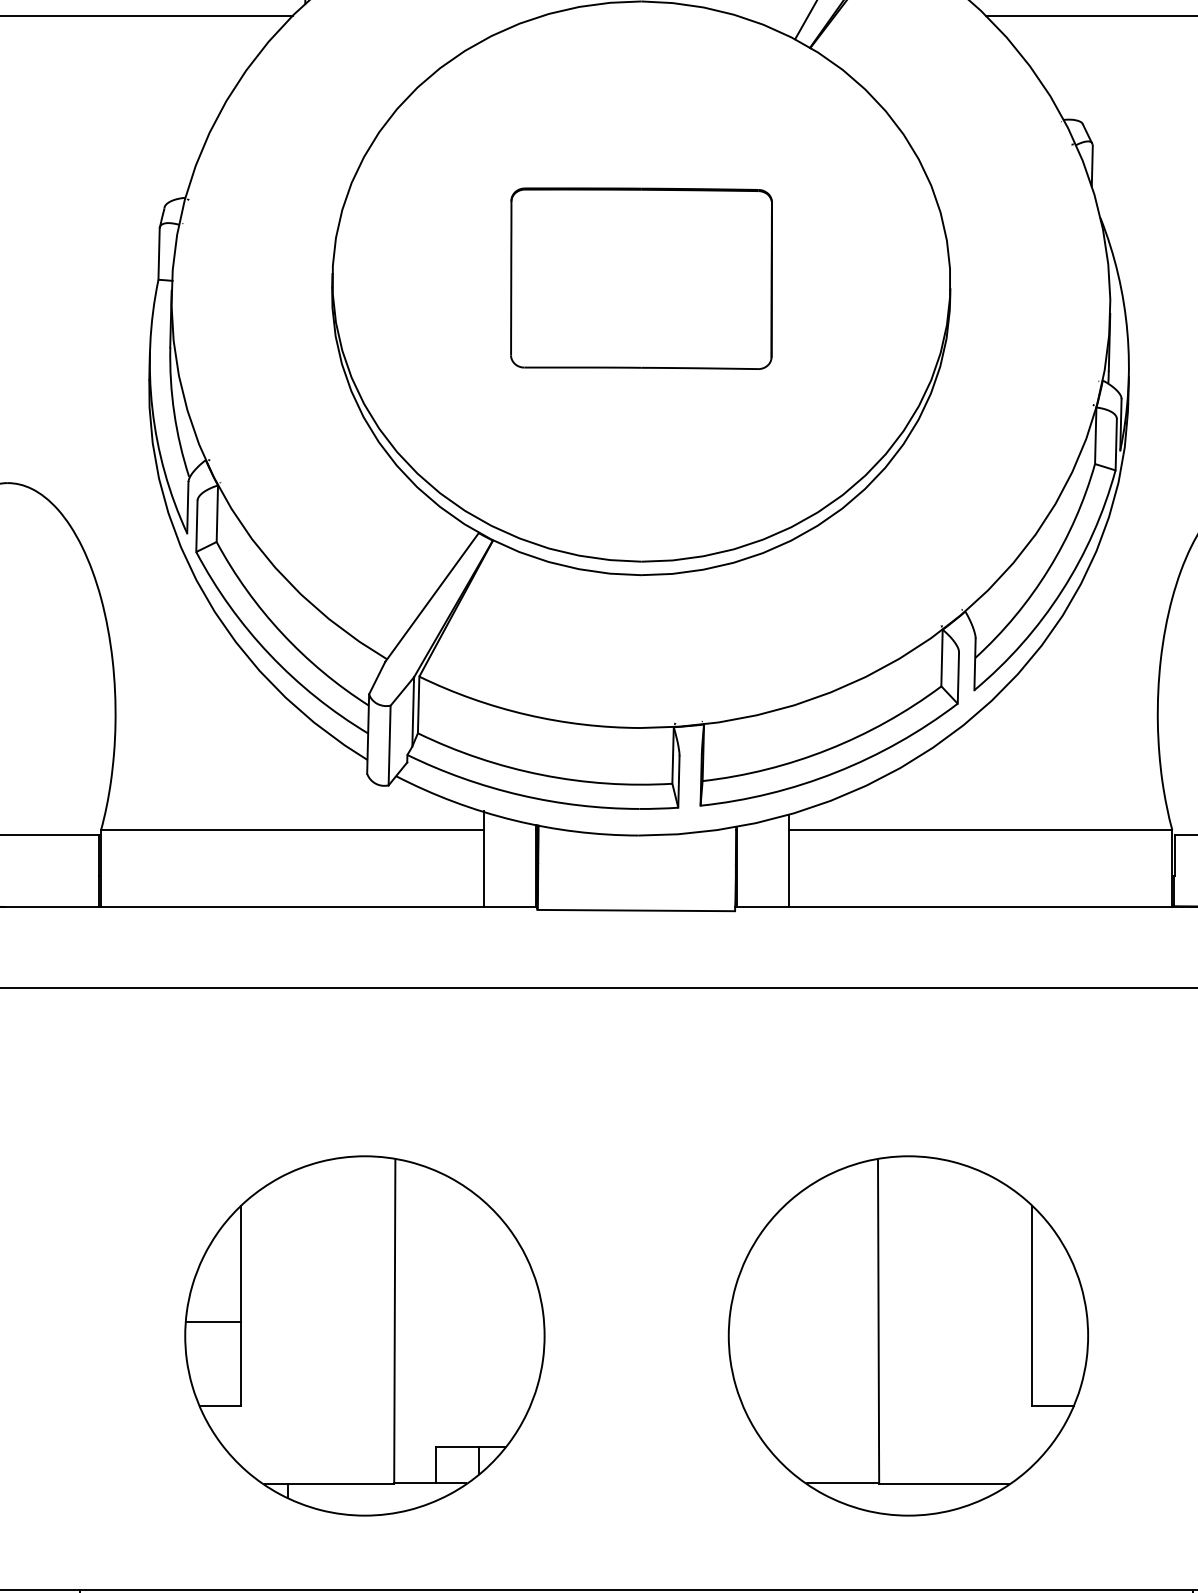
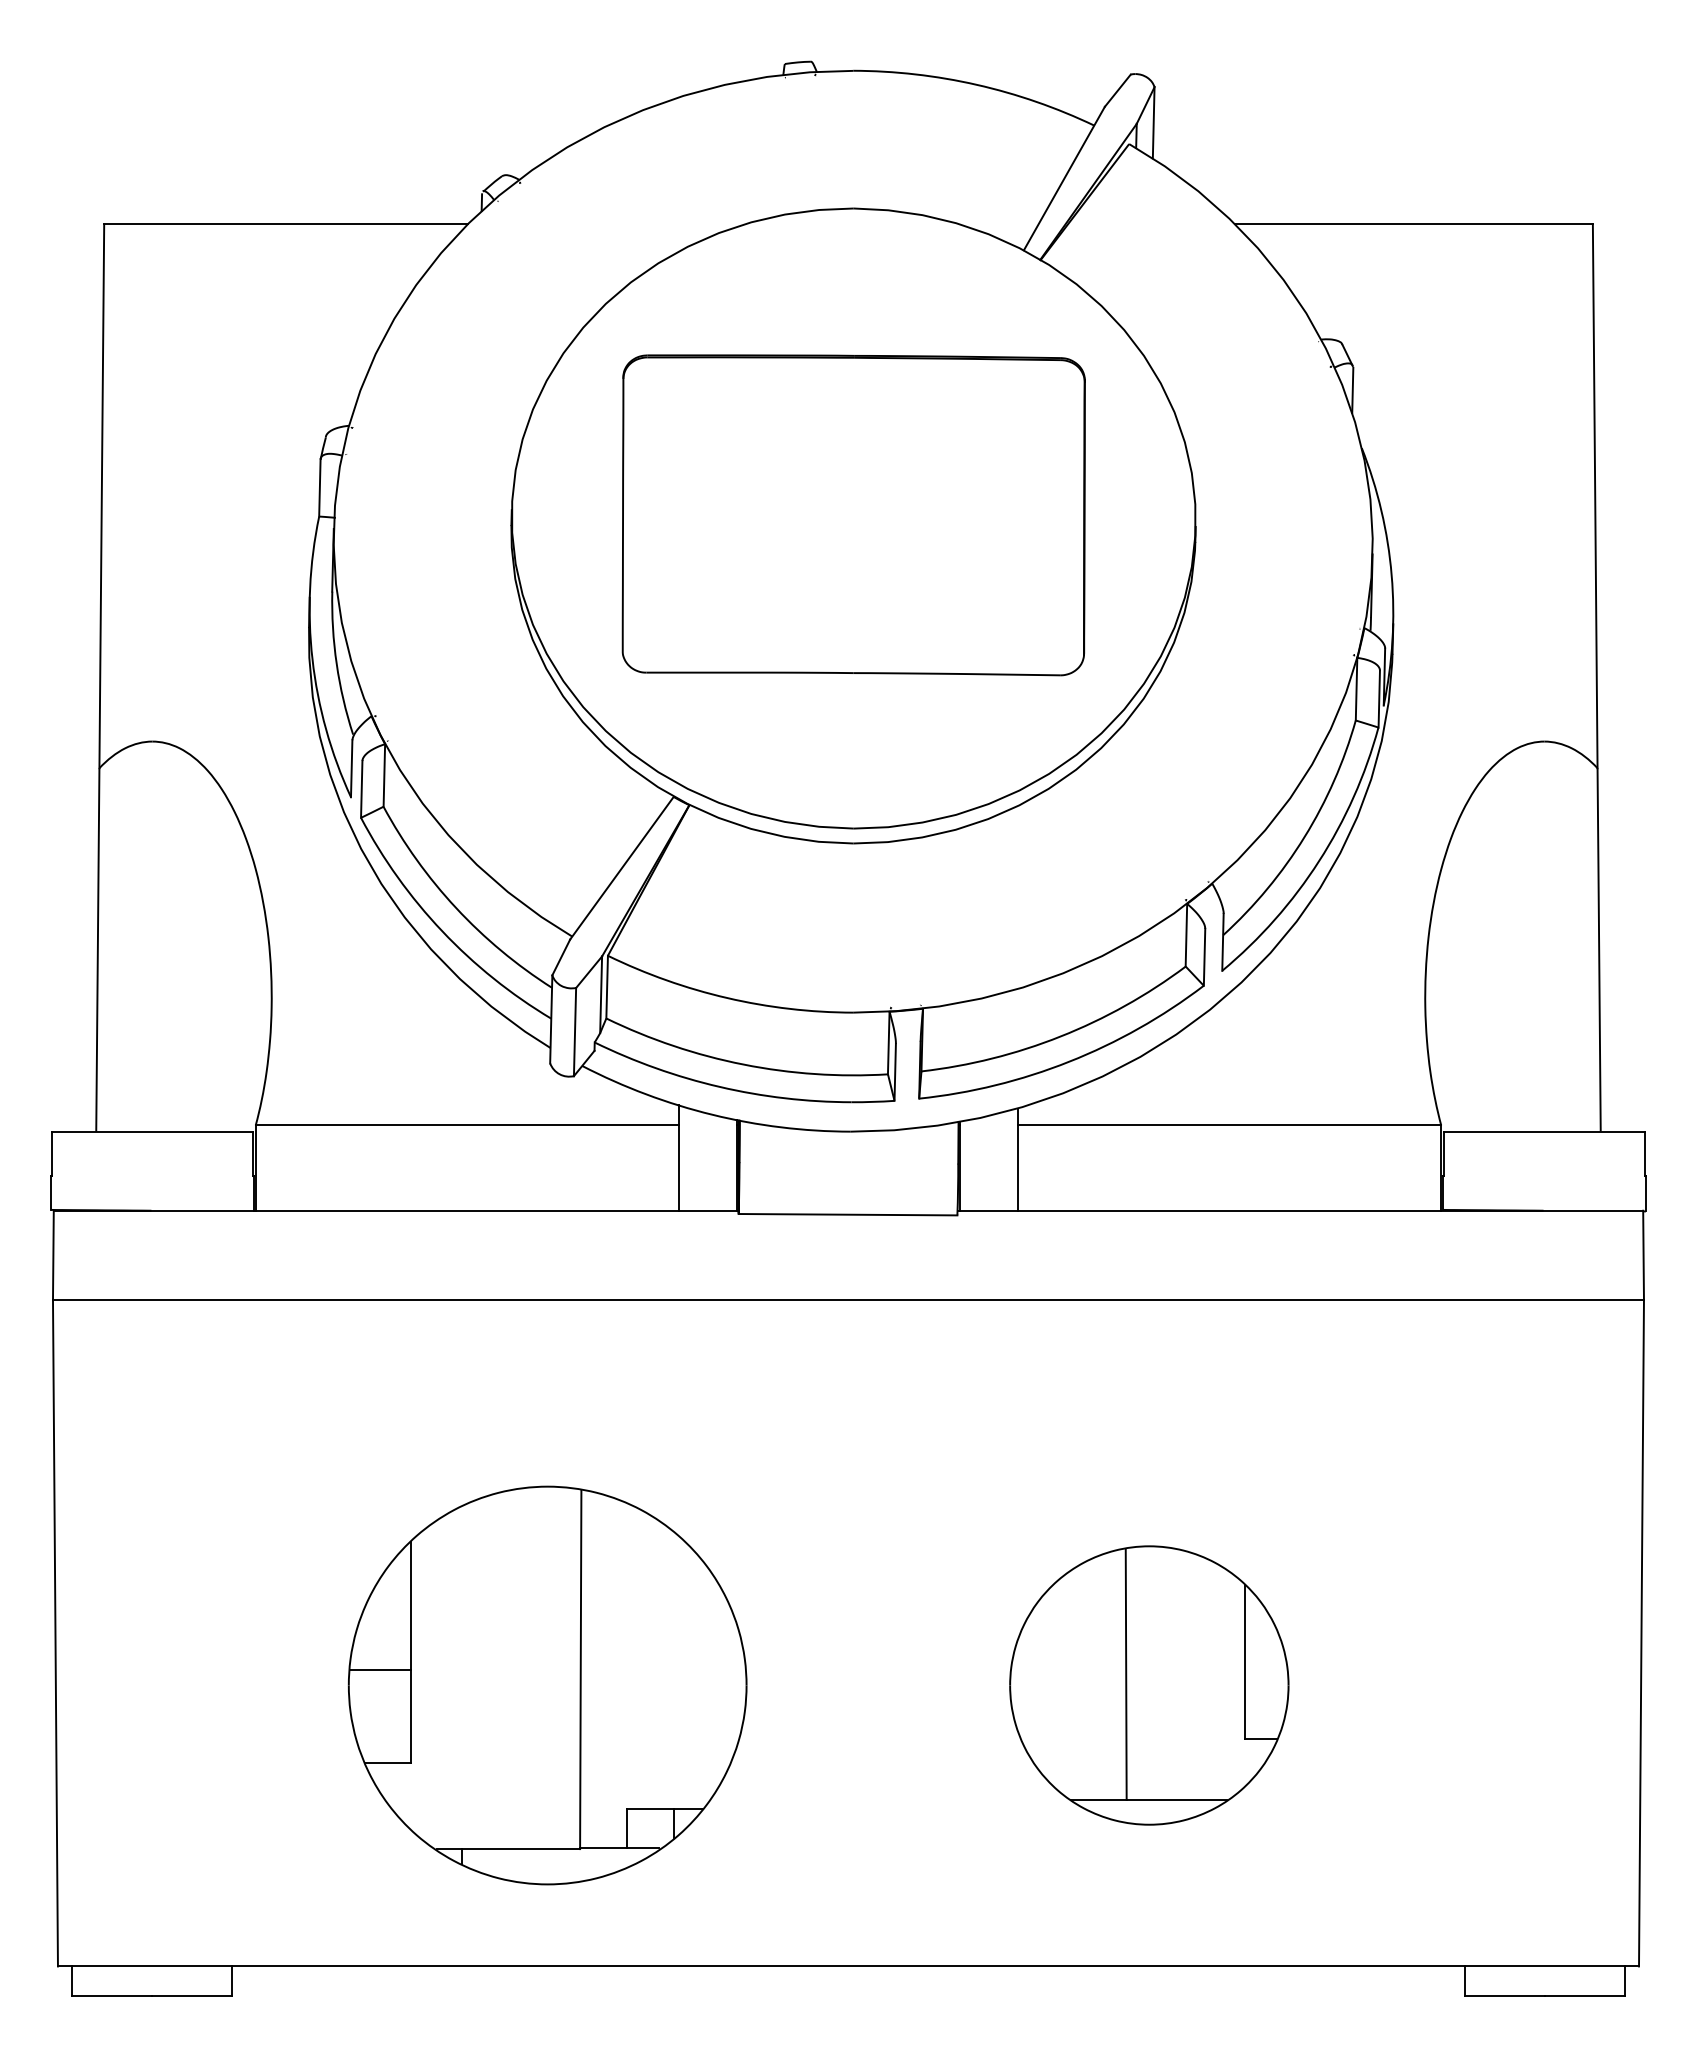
part: (641, 278) -> (853, 515), size x1.6
part: (908, 1335) -> (1149, 1685), size x0.7

